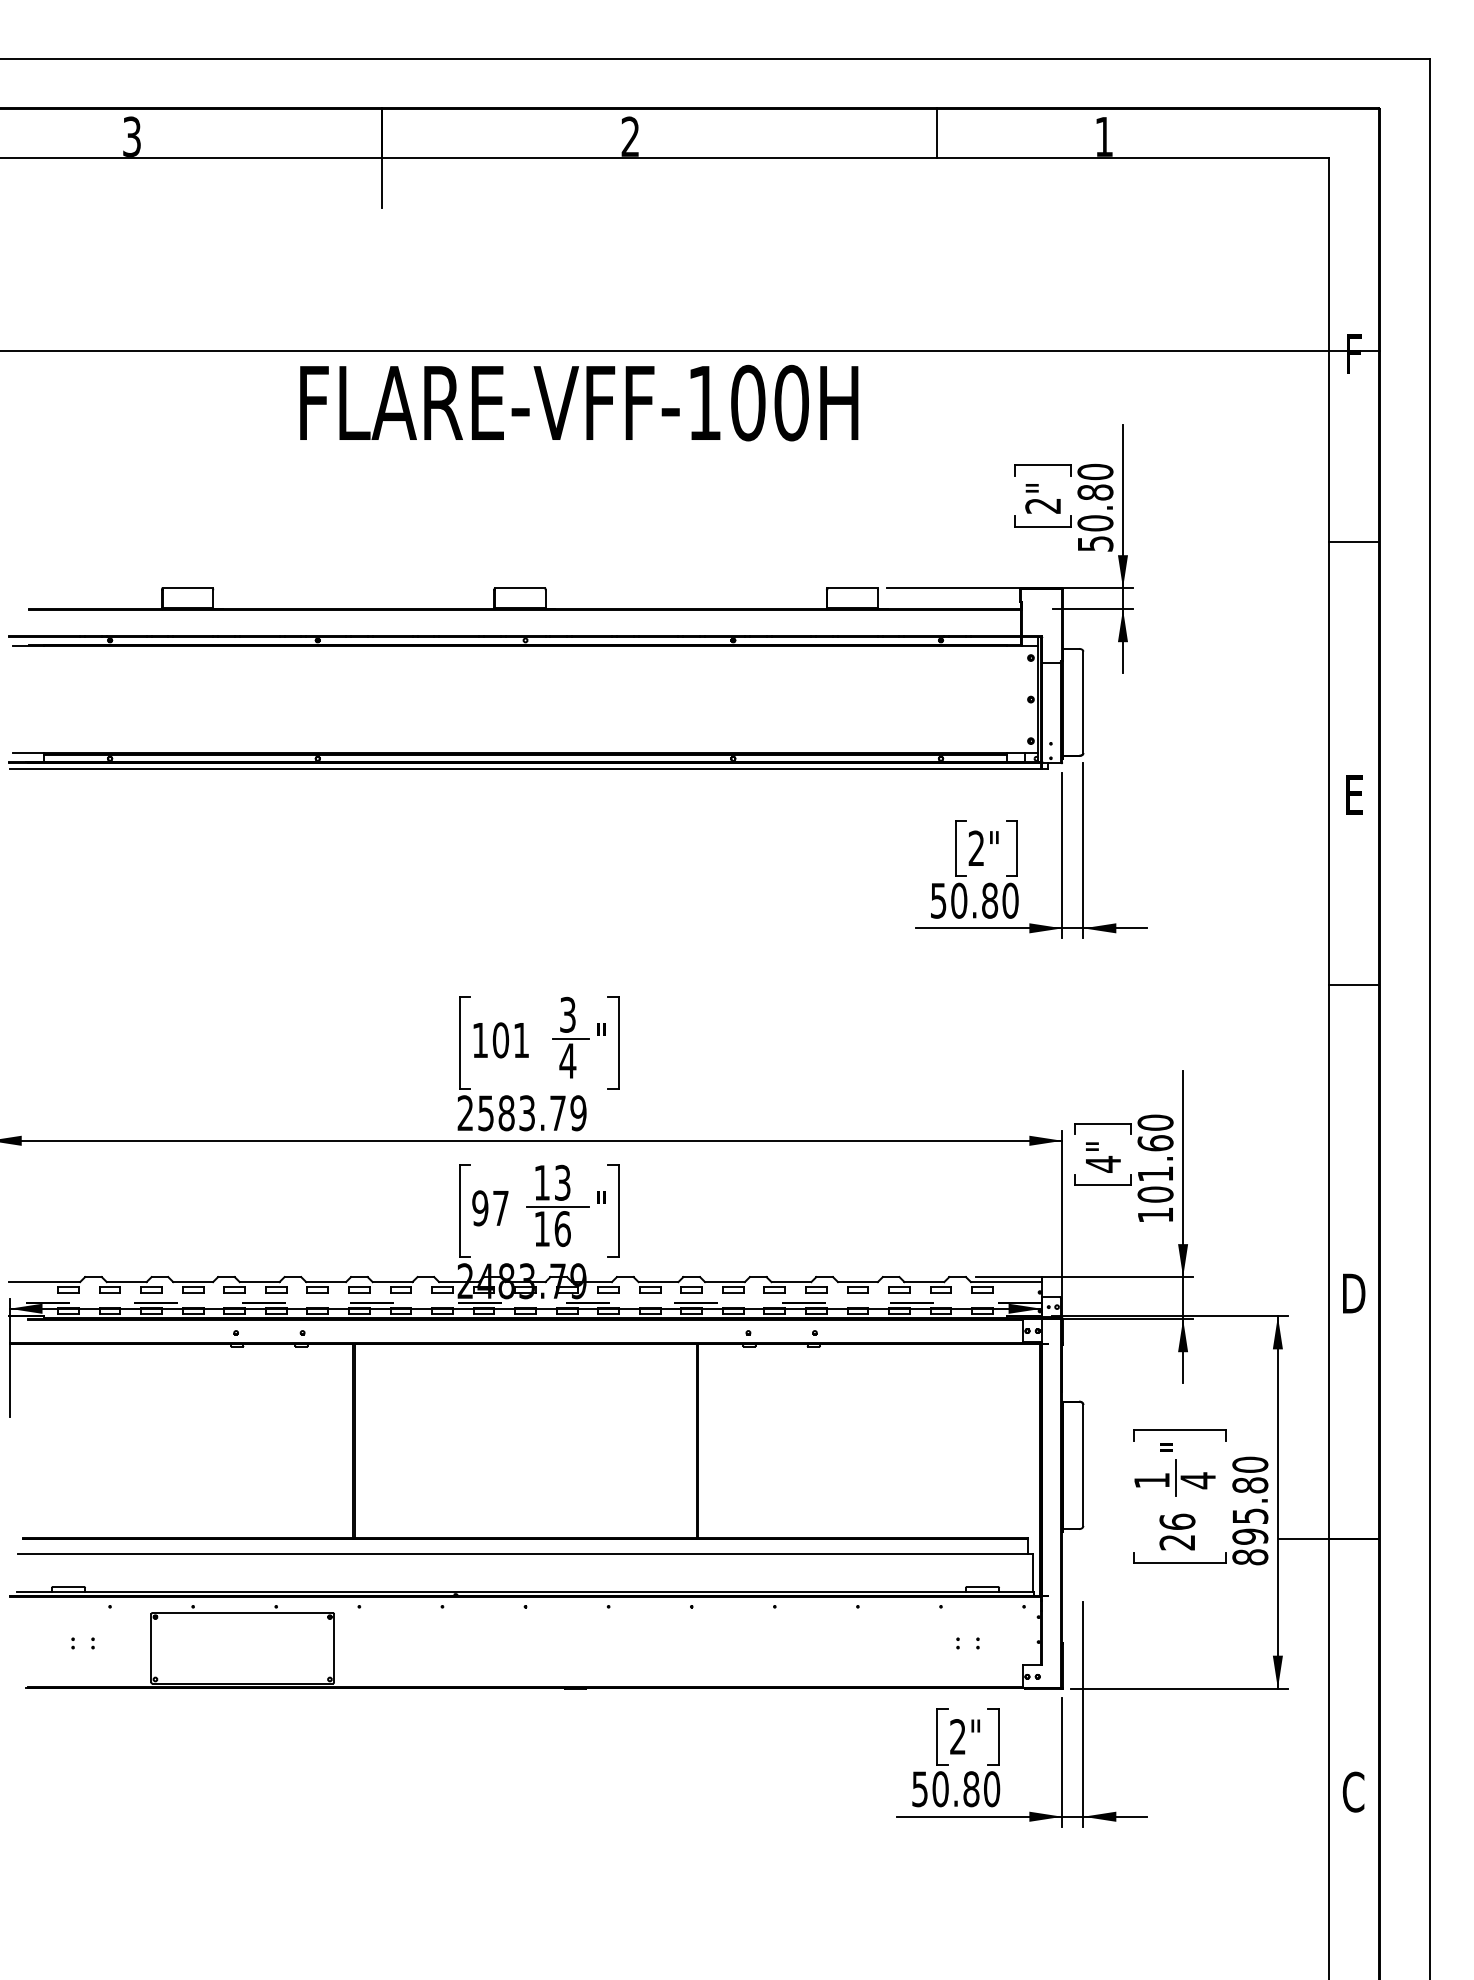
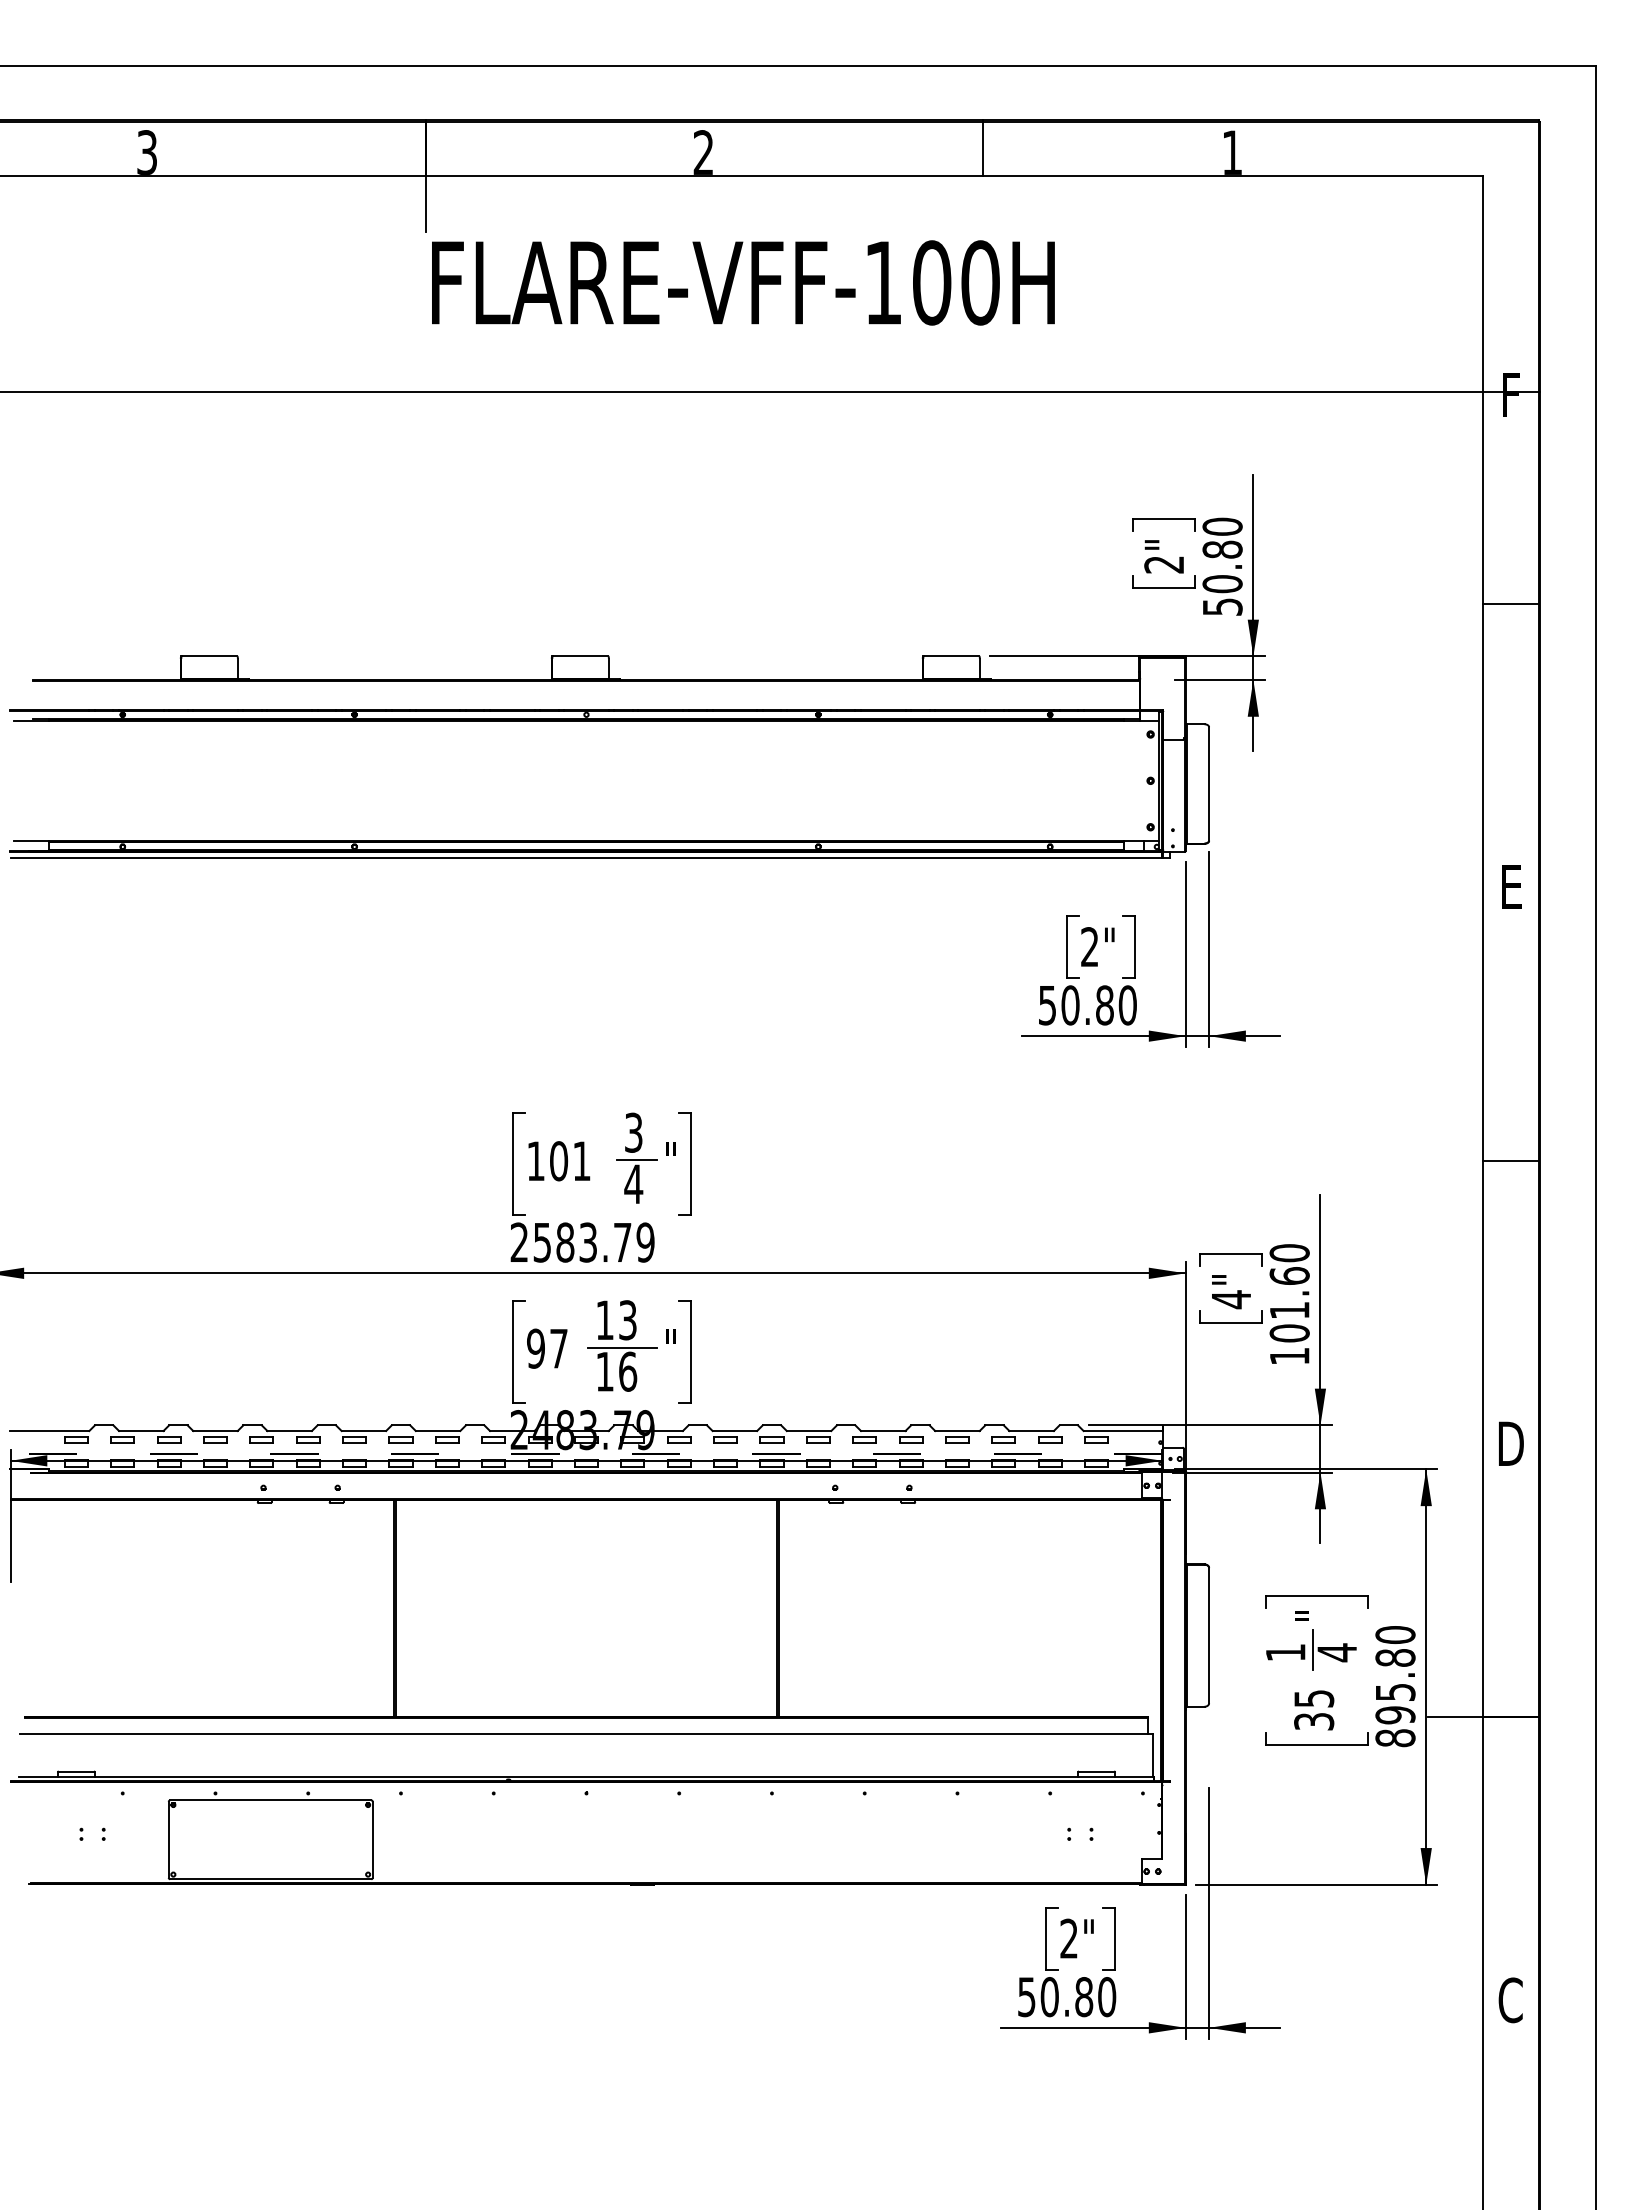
line: (936, 132) -> (982, 147), moved
text: (579, 402) -> (743, 282), moved
line: (1353, 985) -> (1510, 1160), moved
text: (1177, 1531) -> (1314, 1709), 26 -> 35

